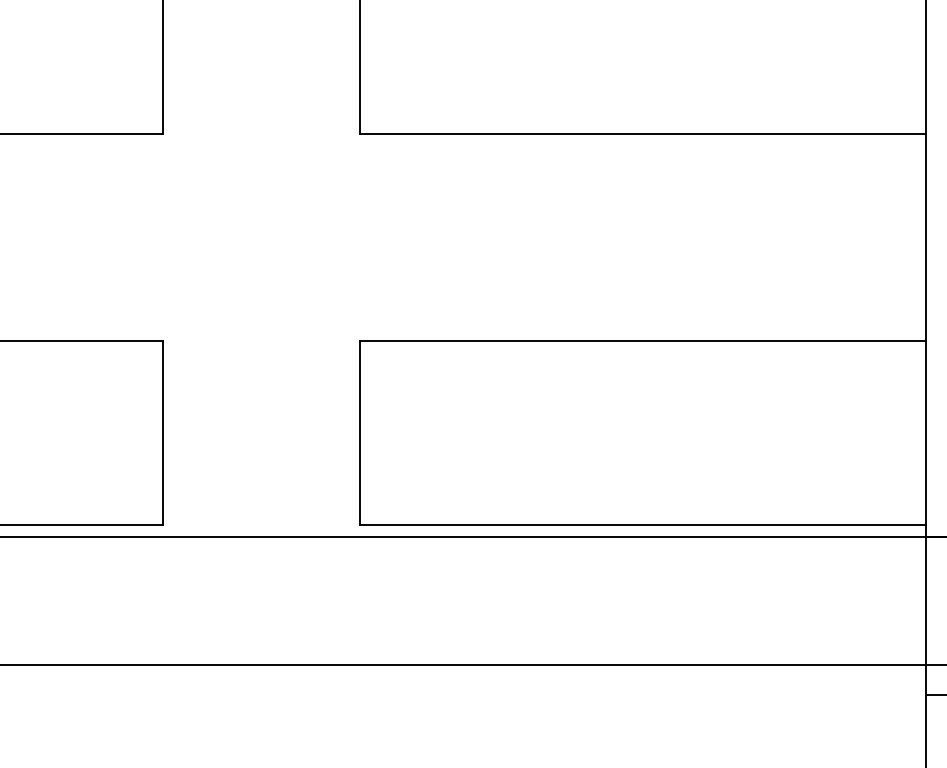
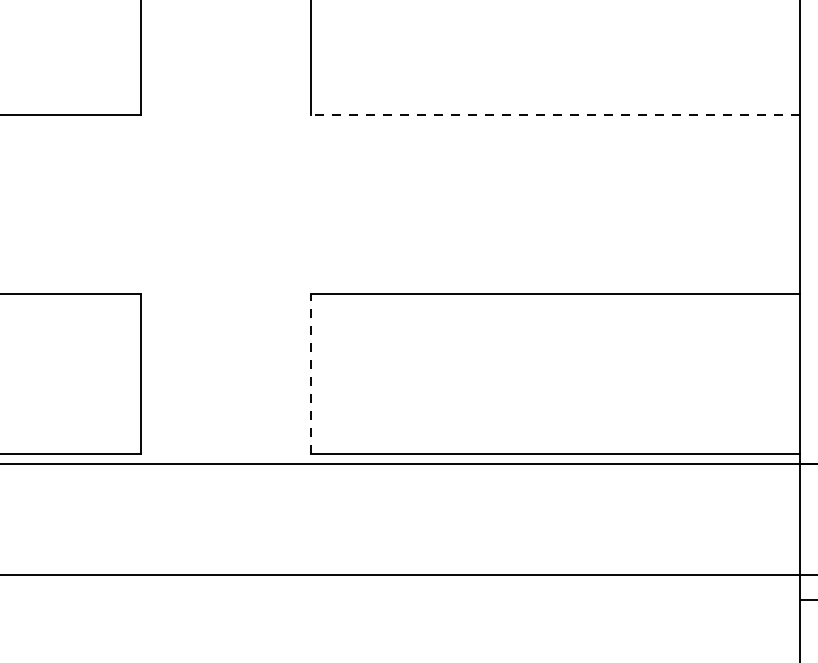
line: (643, 133) -> (555, 115), solid -> dashed
line: (360, 432) -> (311, 373), solid -> dashed

